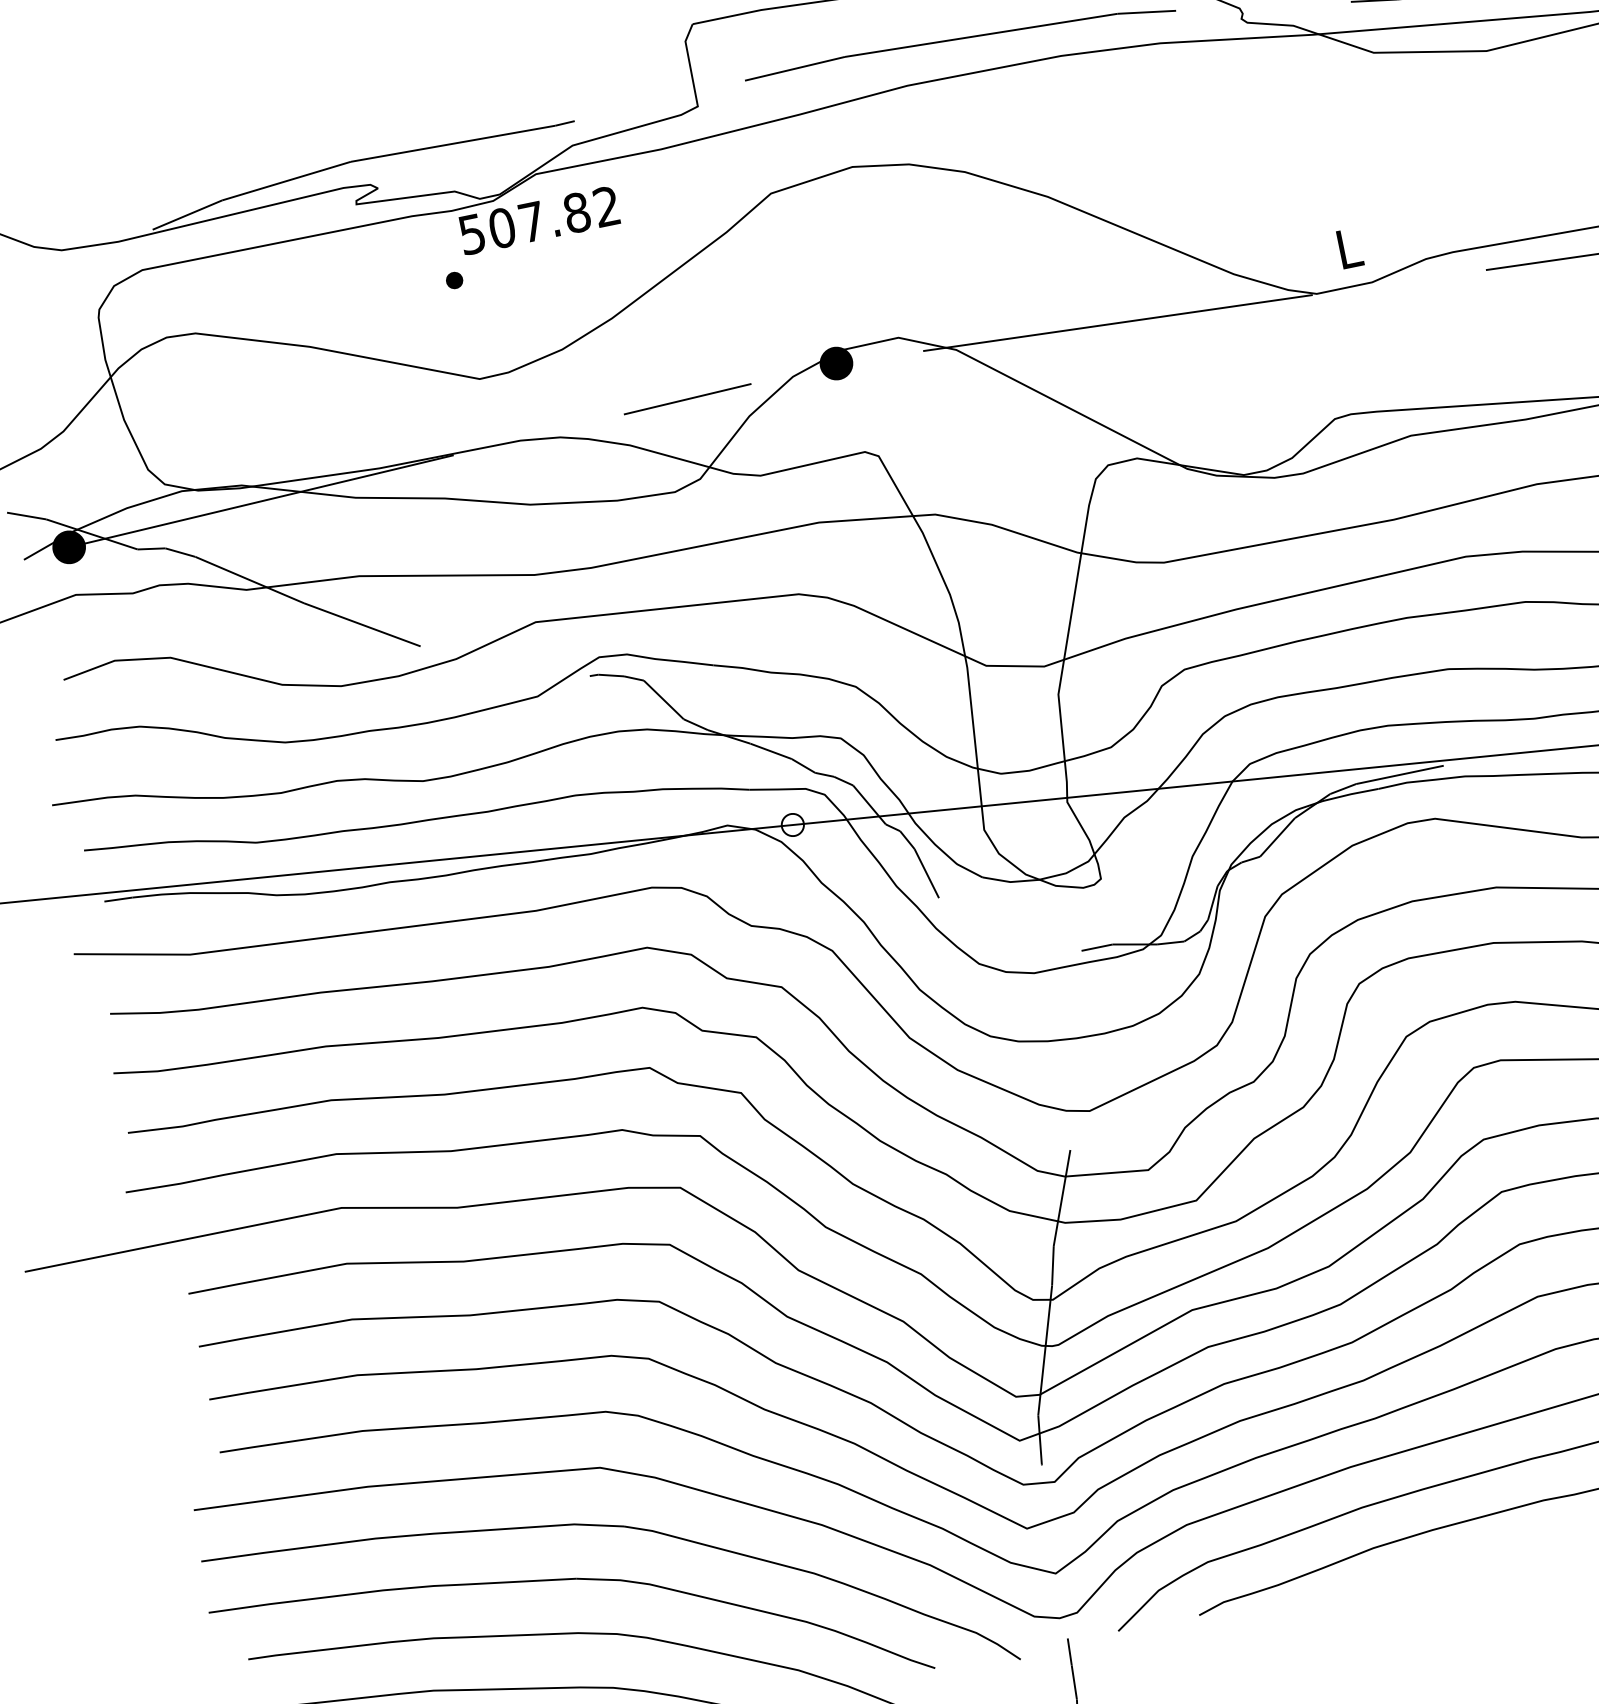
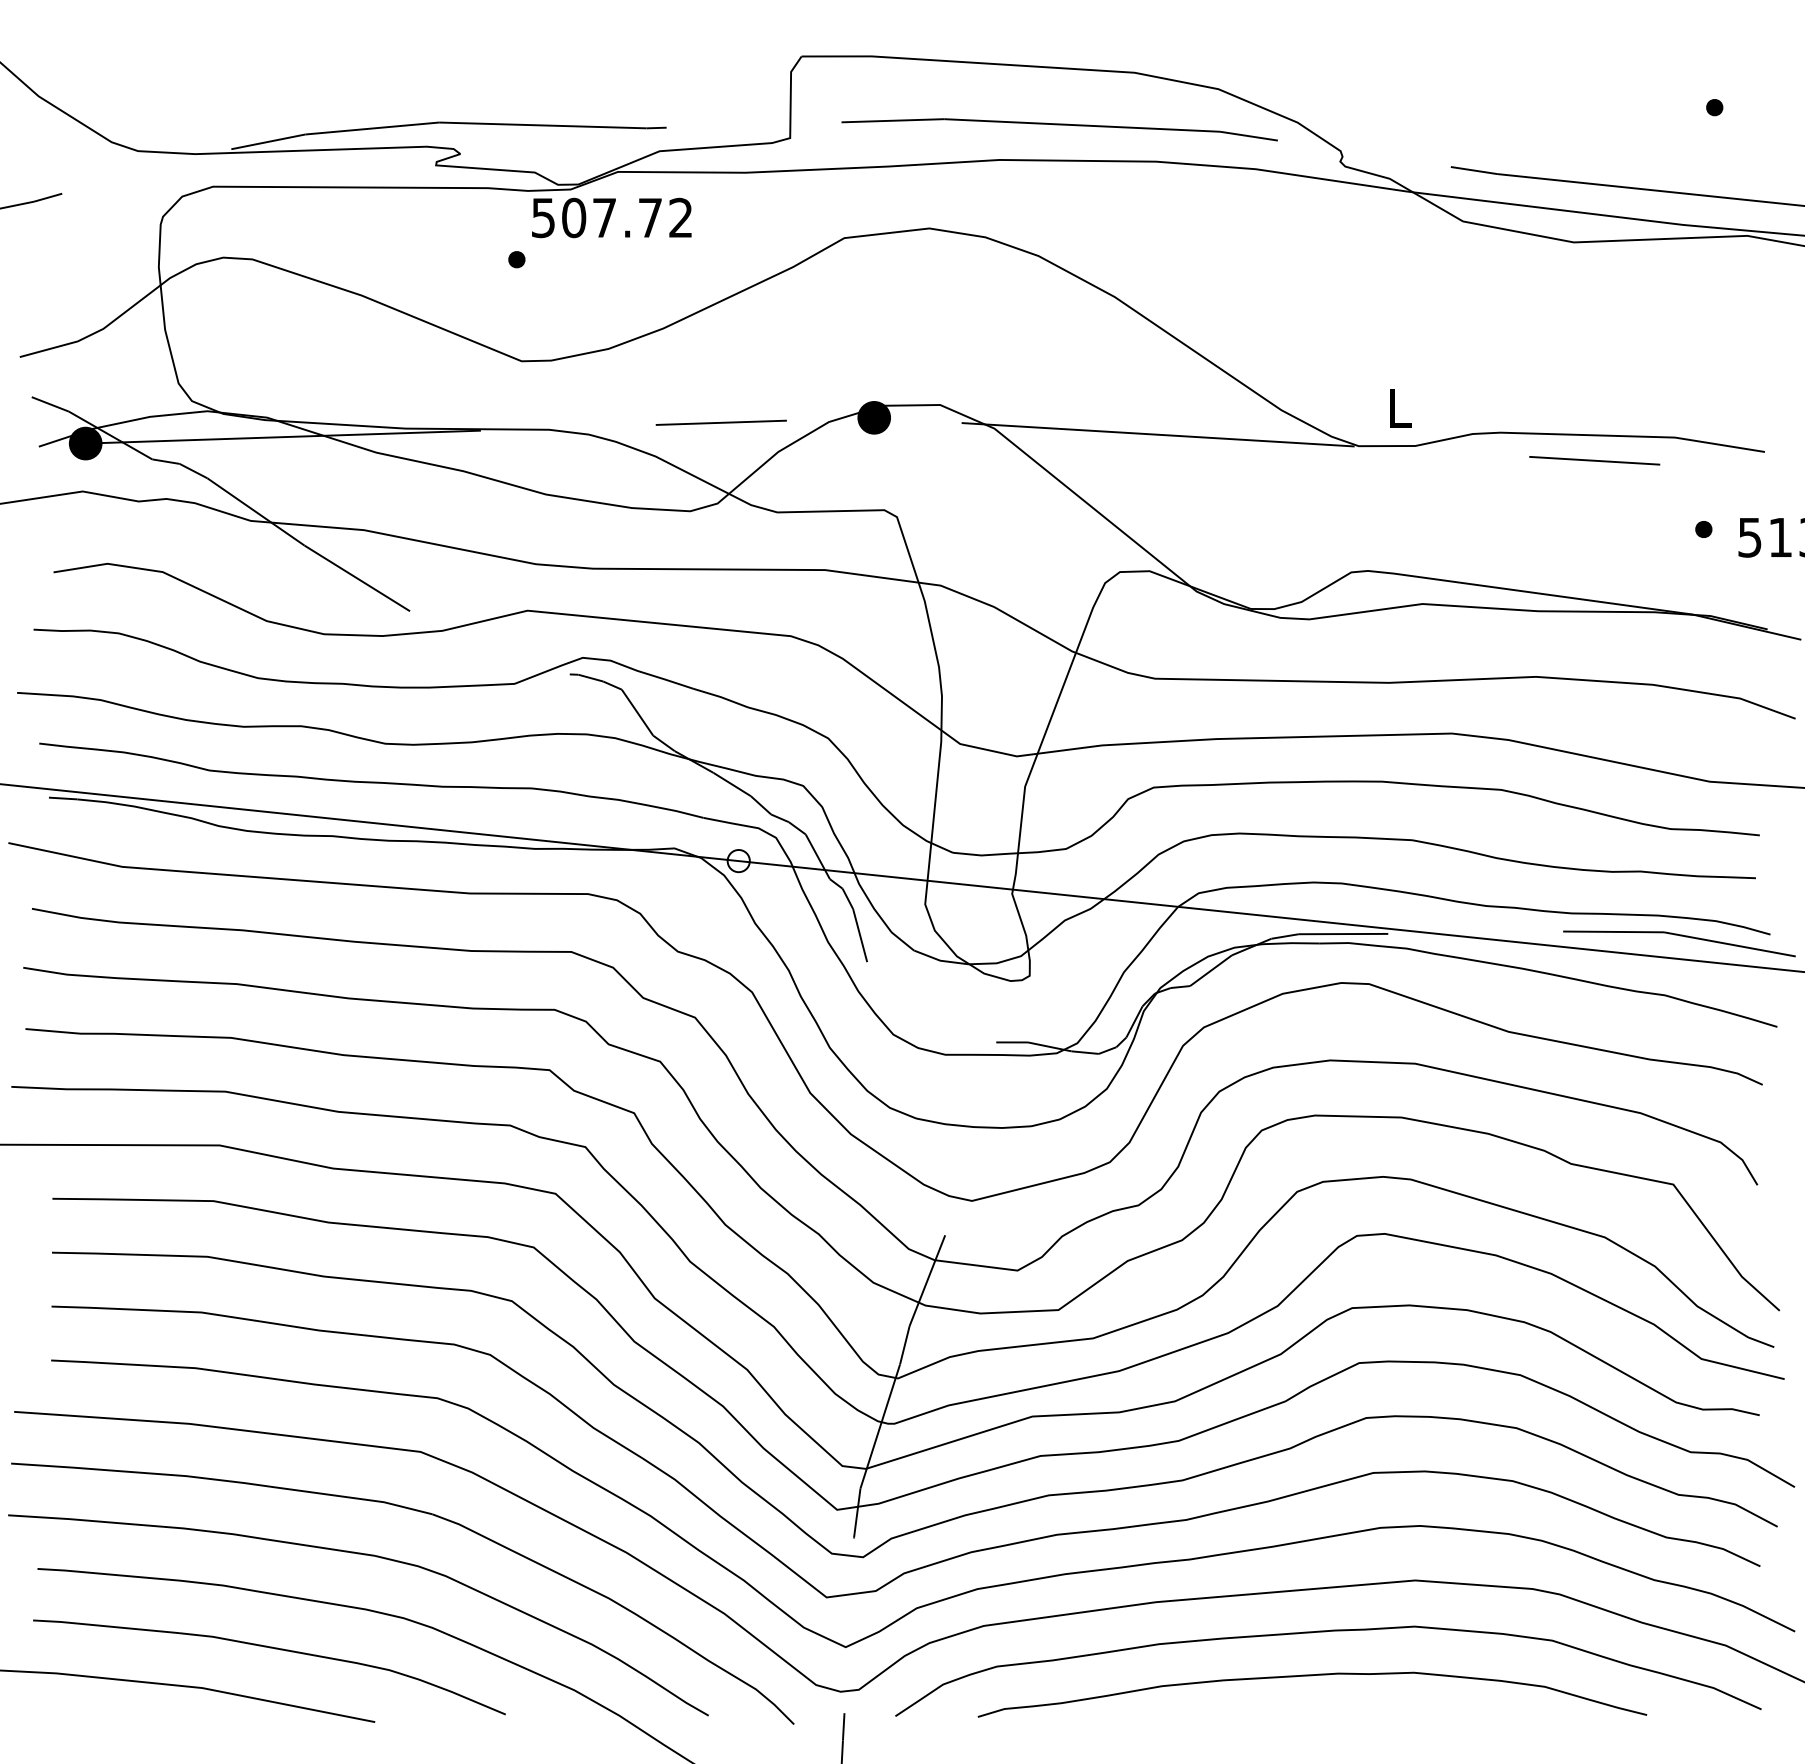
text: (577, 212) -> (650, 217), 507.82 -> 507.72

